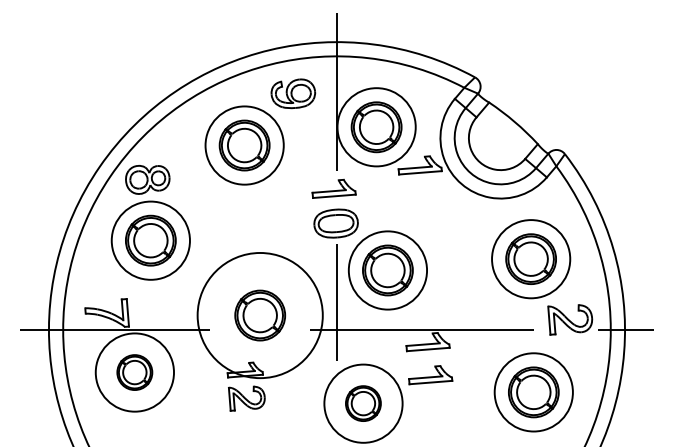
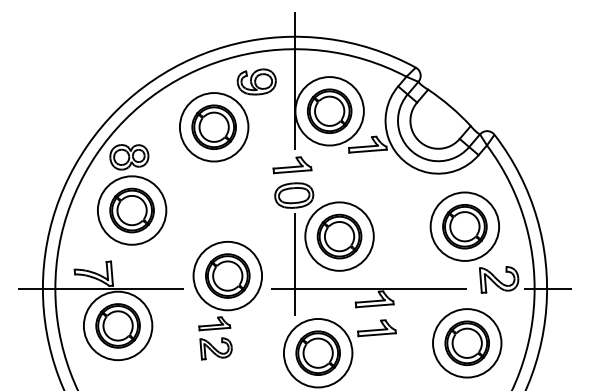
circle: (259, 314) -> (227, 275), size x0.62
part: (134, 372) -> (117, 325), size x1.43
part: (362, 402) -> (317, 352), size x1.43

